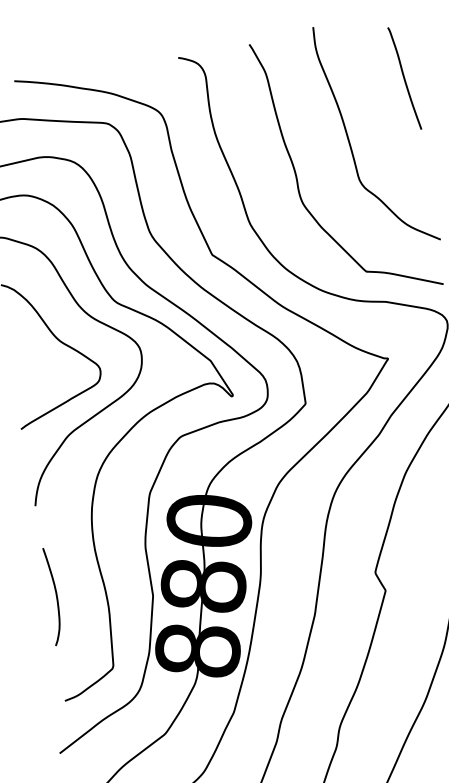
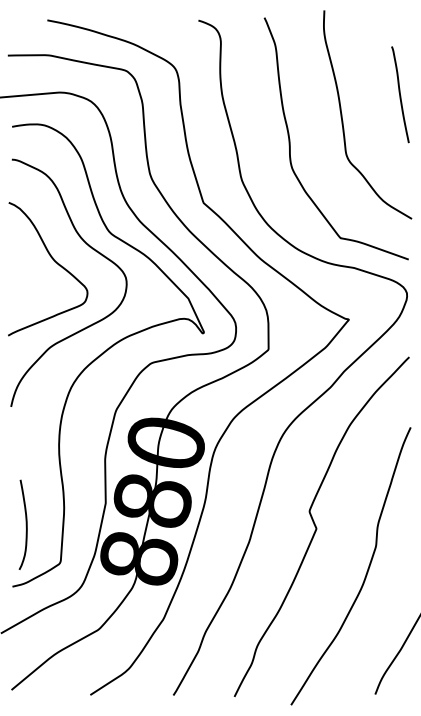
curve: (404, 78) -> (400, 94), moved
curve: (55, 595) -> (25, 524), moved

